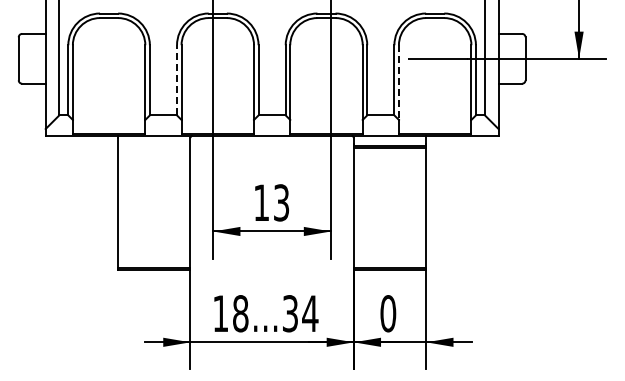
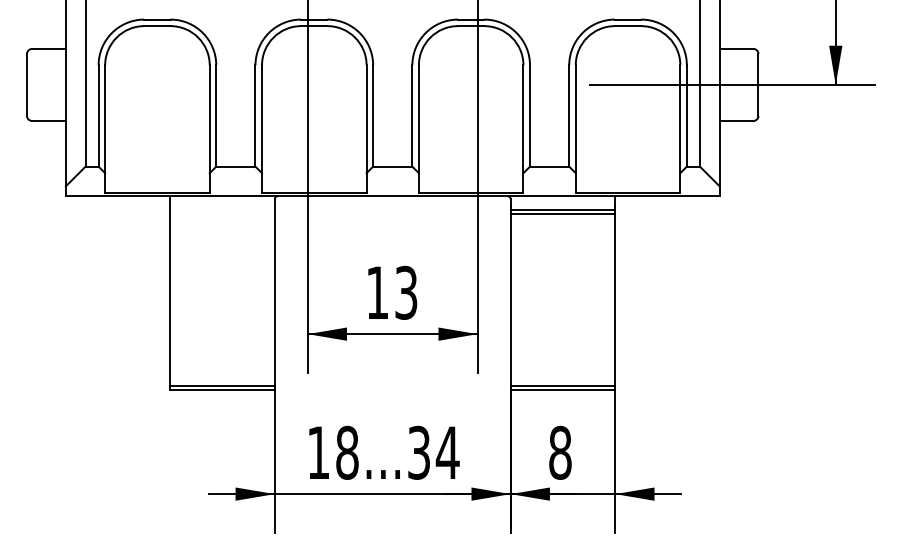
line: (177, 79) -> (256, 114), dashed -> solid
line: (398, 83) -> (575, 120), dashed -> solid
text: (388, 313) -> (560, 452), 0 -> 8

